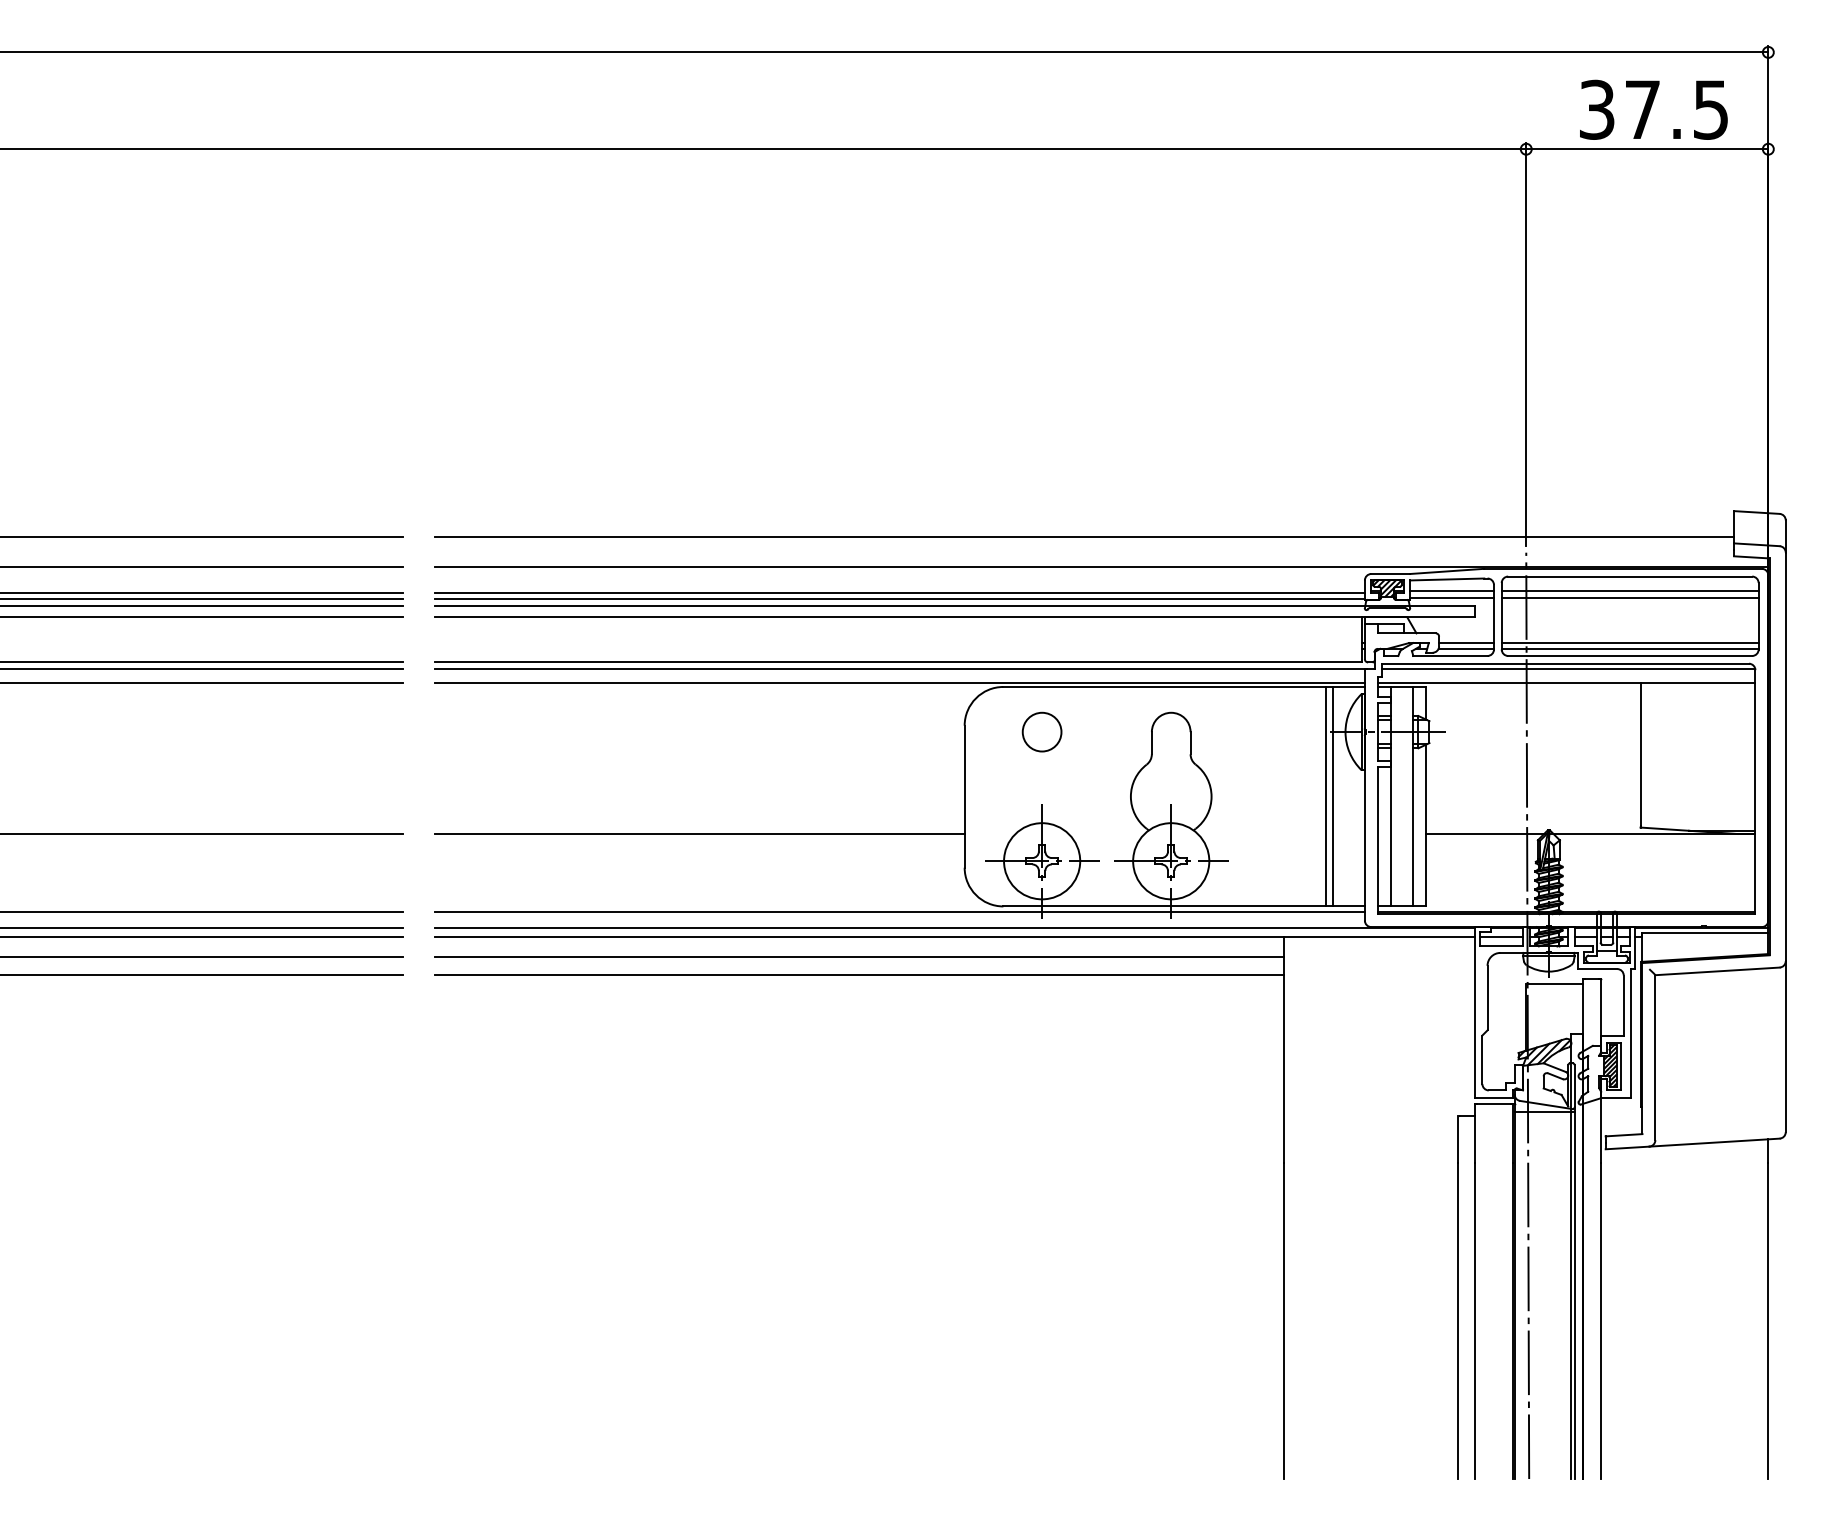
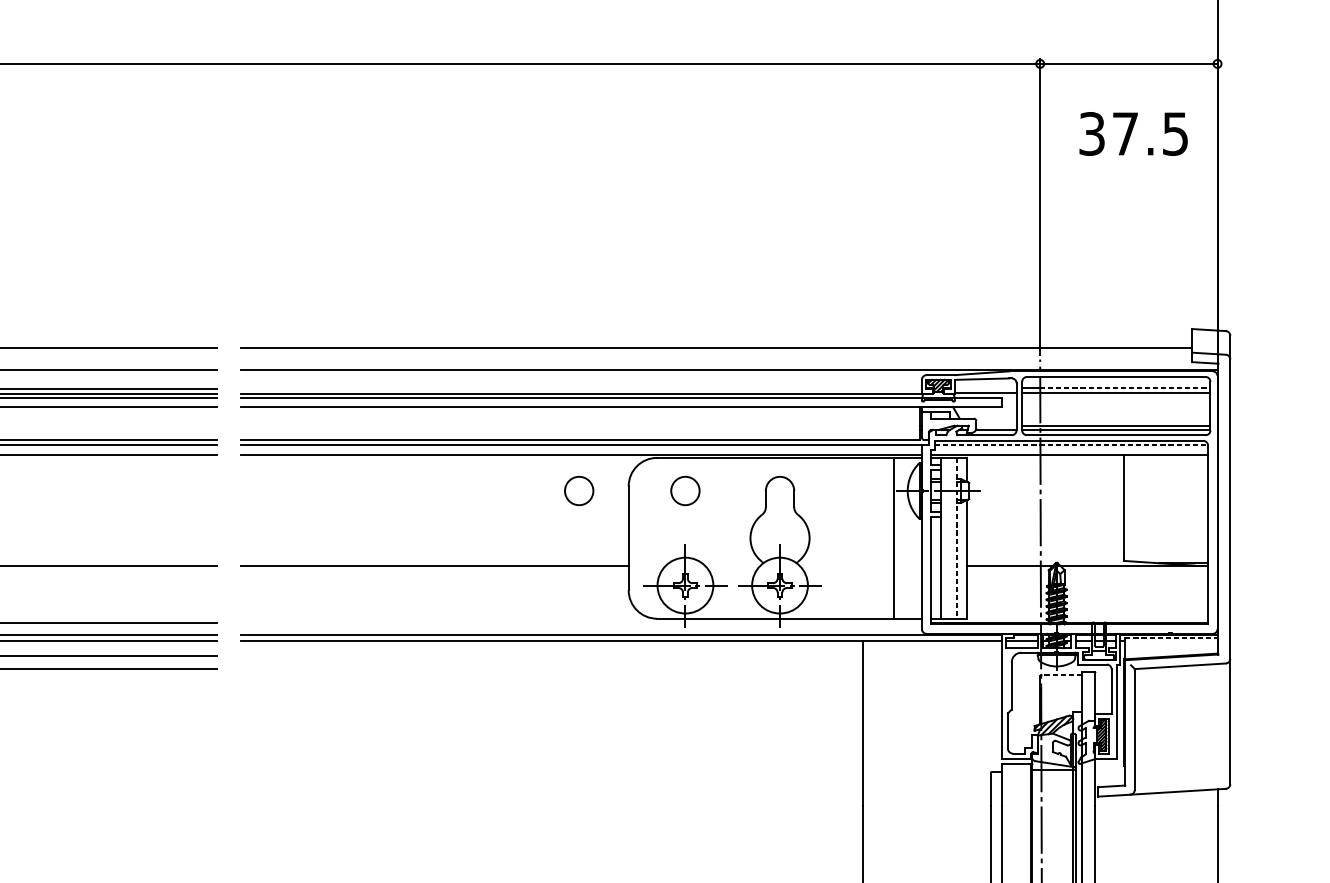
text: (1653, 109) -> (1133, 133), moved
line: (1451, 591) -> (985, 387), removed
line: (1642, 591) -> (1125, 387), solid -> dashed
line: (899, 592) -> (580, 388), removed
line: (1466, 643) -> (996, 426), removed
line: (1568, 668) -> (1071, 444), solid -> dashed
circle: (896, 731) -> (578, 490), added
line: (1332, 796) -> (898, 538), removed
line: (1413, 796) -> (957, 538), solid -> dashed
line: (899, 912) -> (580, 623), removed
line: (1705, 932) -> (1171, 637), solid -> dashed
line: (859, 957) -> (551, 656), removed
line: (859, 975) -> (551, 669), removed
line: (1556, 983) -> (1062, 675), solid -> dashed

